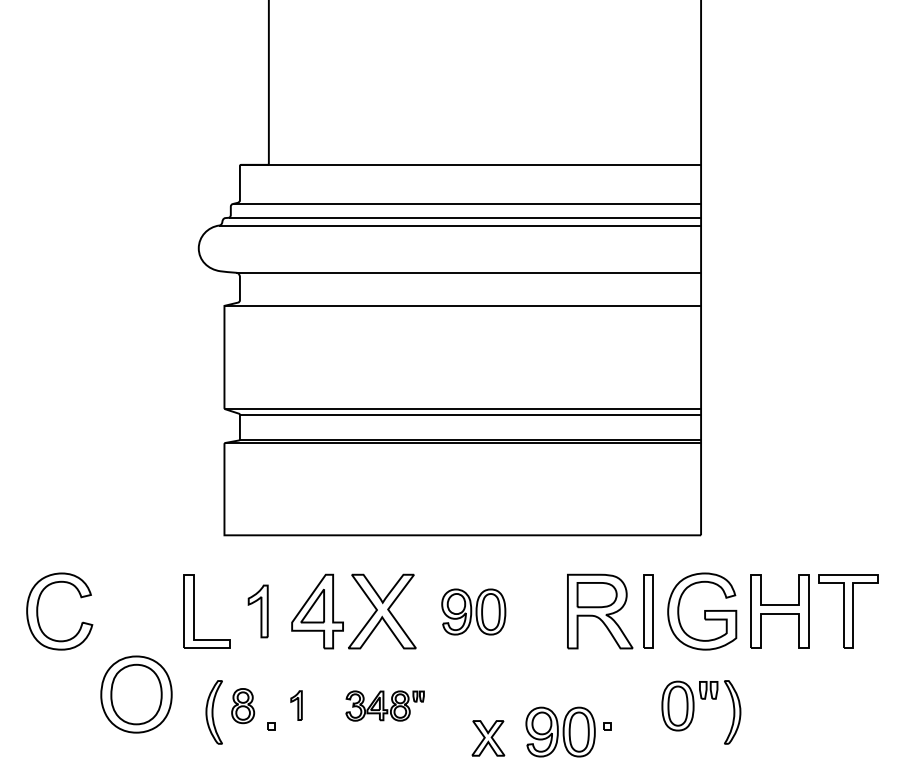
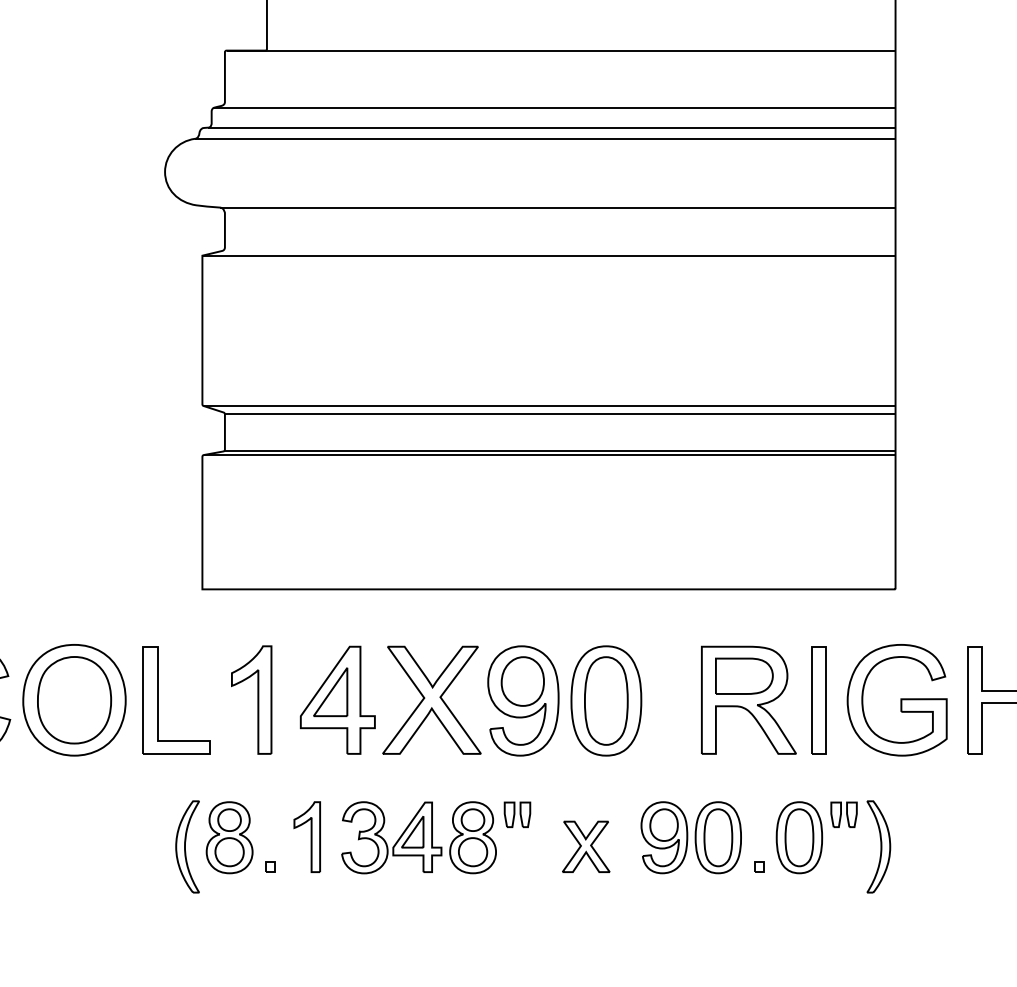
part: (257, 611) -> (250, 700), size x1.43
part: (473, 611) -> (564, 700), size x1.67
part: (136, 694) -> (74, 700), moved
part: (242, 705) -> (228, 836), size x1.43
part: (296, 705) -> (307, 836), size x1.67
part: (384, 705) -> (435, 836), size x1.67
part: (694, 712) -> (823, 847), moved
part: (560, 731) -> (691, 836), moved
part: (488, 738) -> (586, 847), moved

